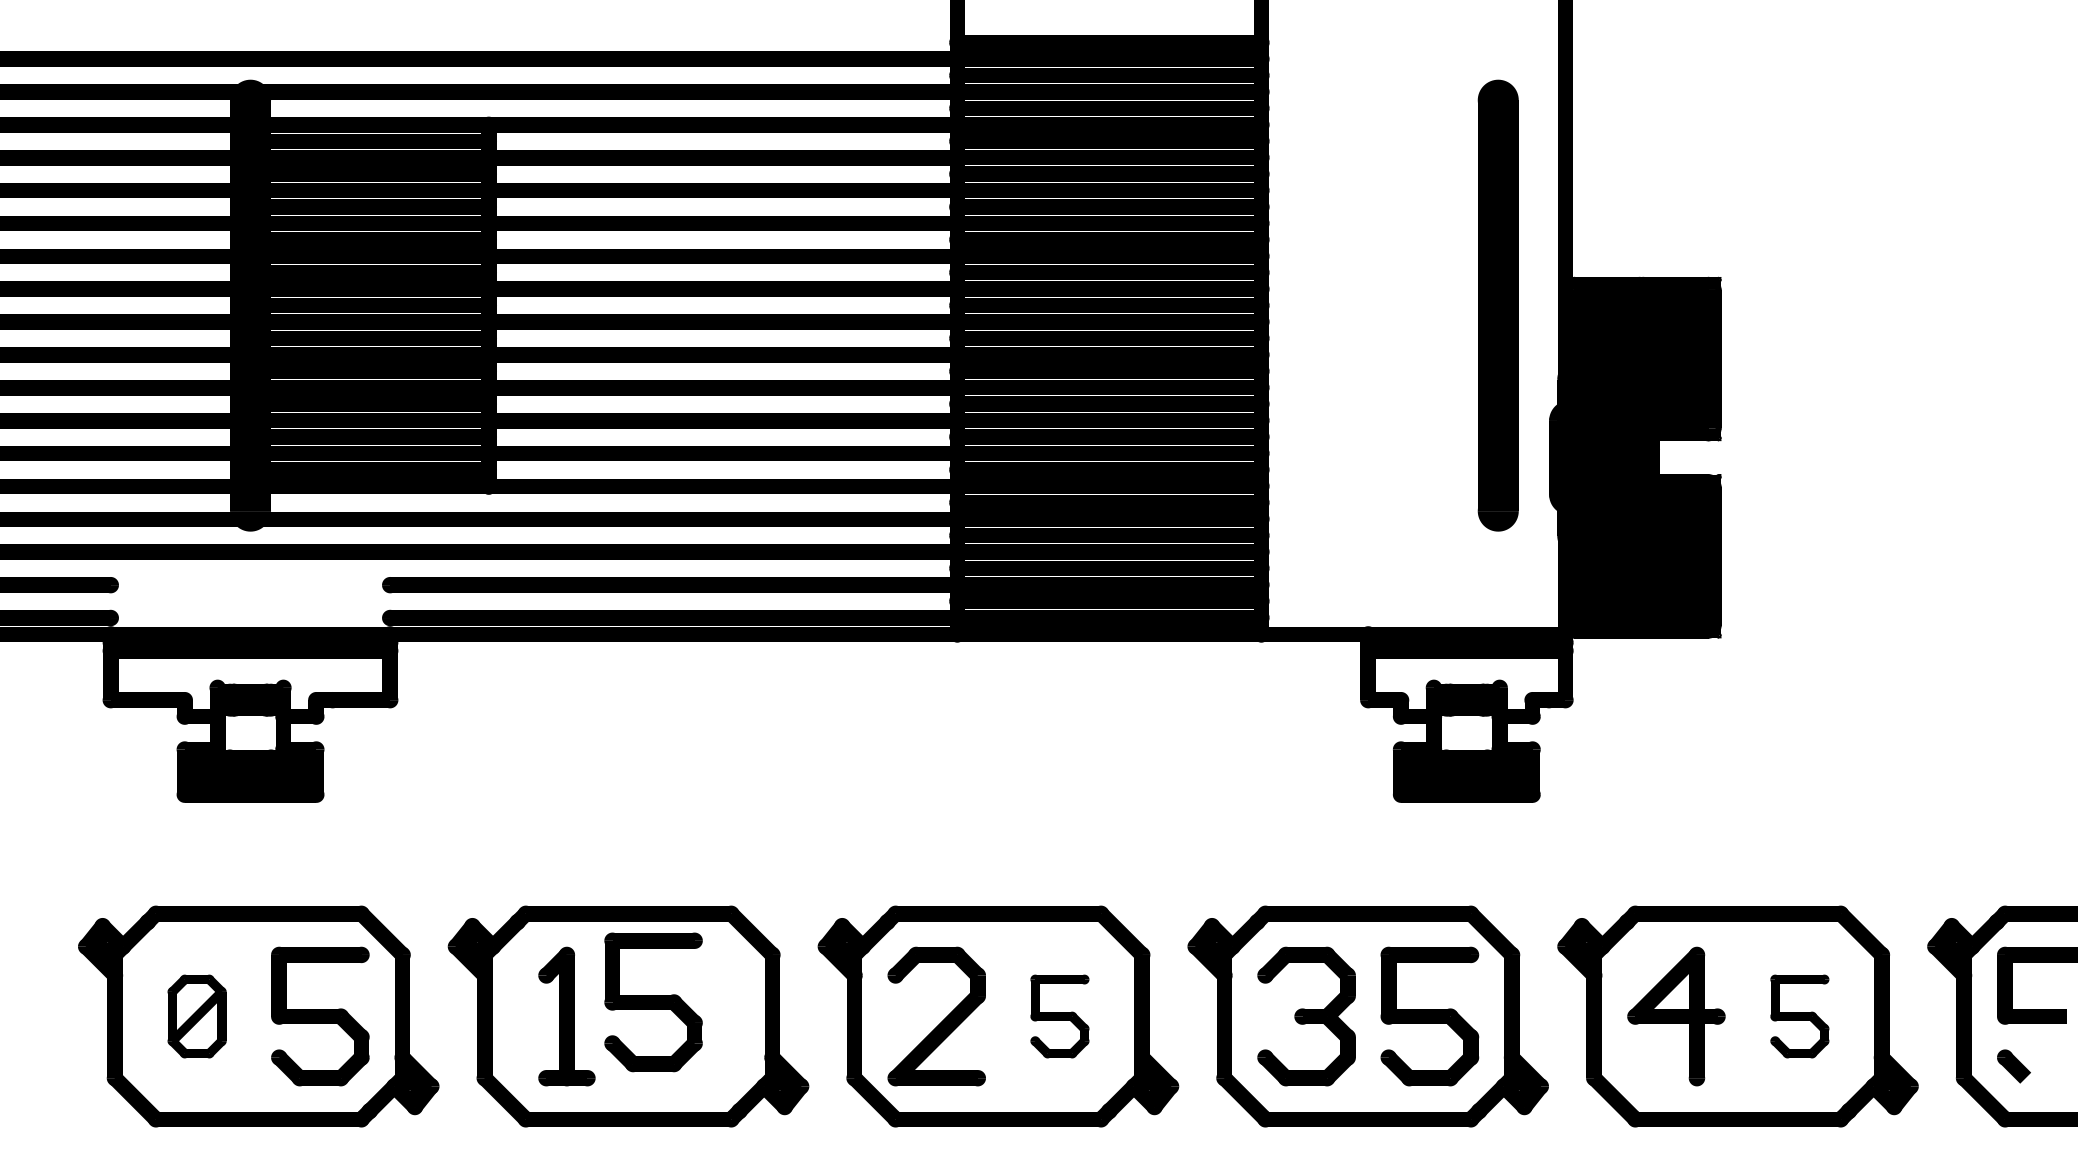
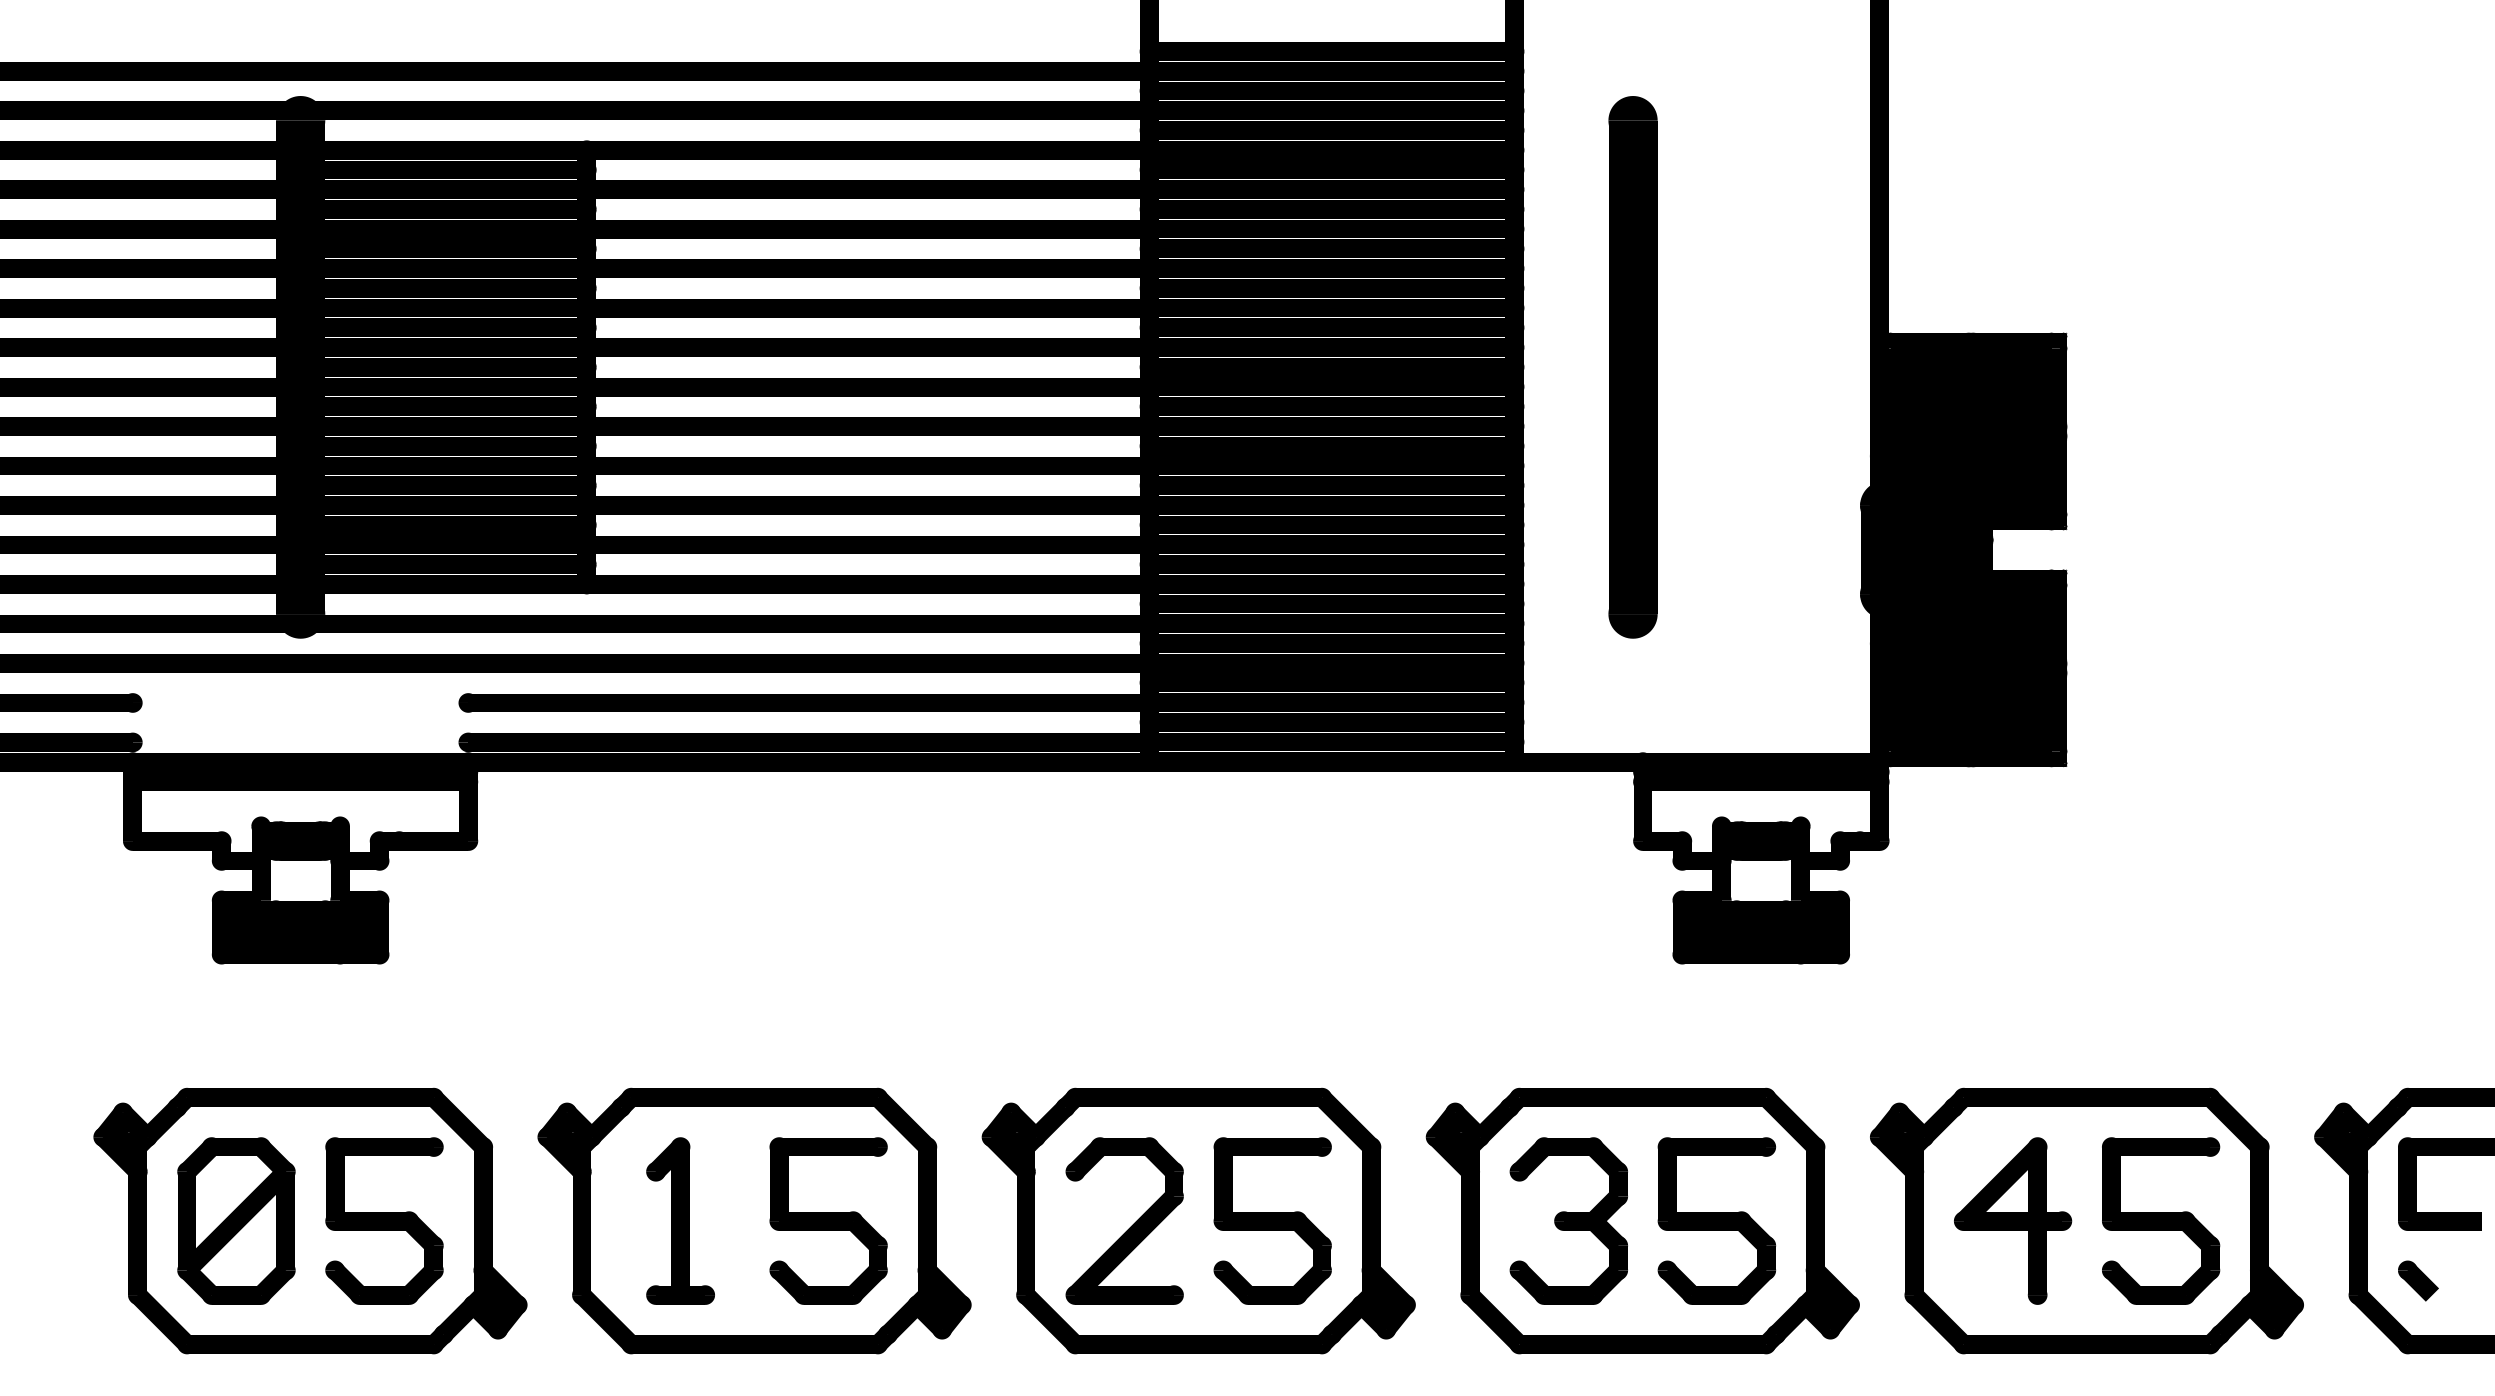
part: (1497, 305) -> (1632, 367), moved
part: (653, 1001) -> (828, 1220), moved
part: (197, 1016) -> (236, 1220), size x1.67
part: (1059, 1016) -> (1272, 1220), size x1.67
part: (1800, 1016) -> (2161, 1220), size x1.67

